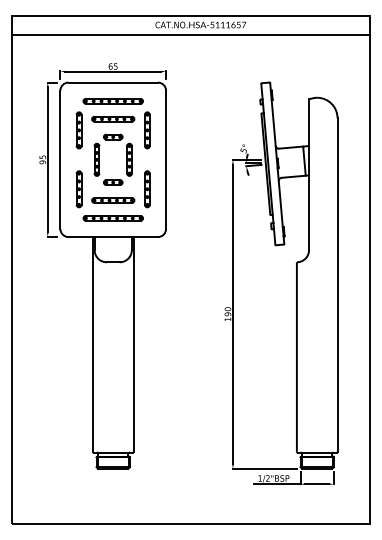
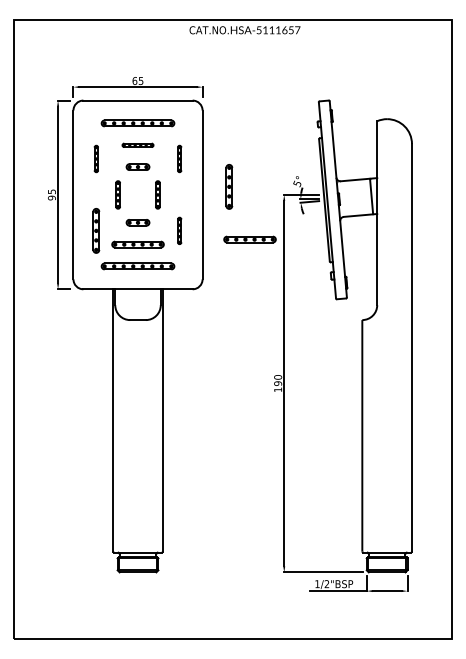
line: (190, 35) -> (232, 42), removed
part: (112, 119) -> (137, 145), size x0.6
part: (79, 130) -> (96, 158), size x0.6
part: (147, 130) -> (179, 158), size x0.6
part: (188, 152) -> (229, 186), added
part: (96, 159) -> (117, 194), size x0.7
part: (129, 159) -> (157, 194), size x0.7
part: (147, 188) -> (179, 230), size x0.6
part: (204, 196) -> (249, 239), added

